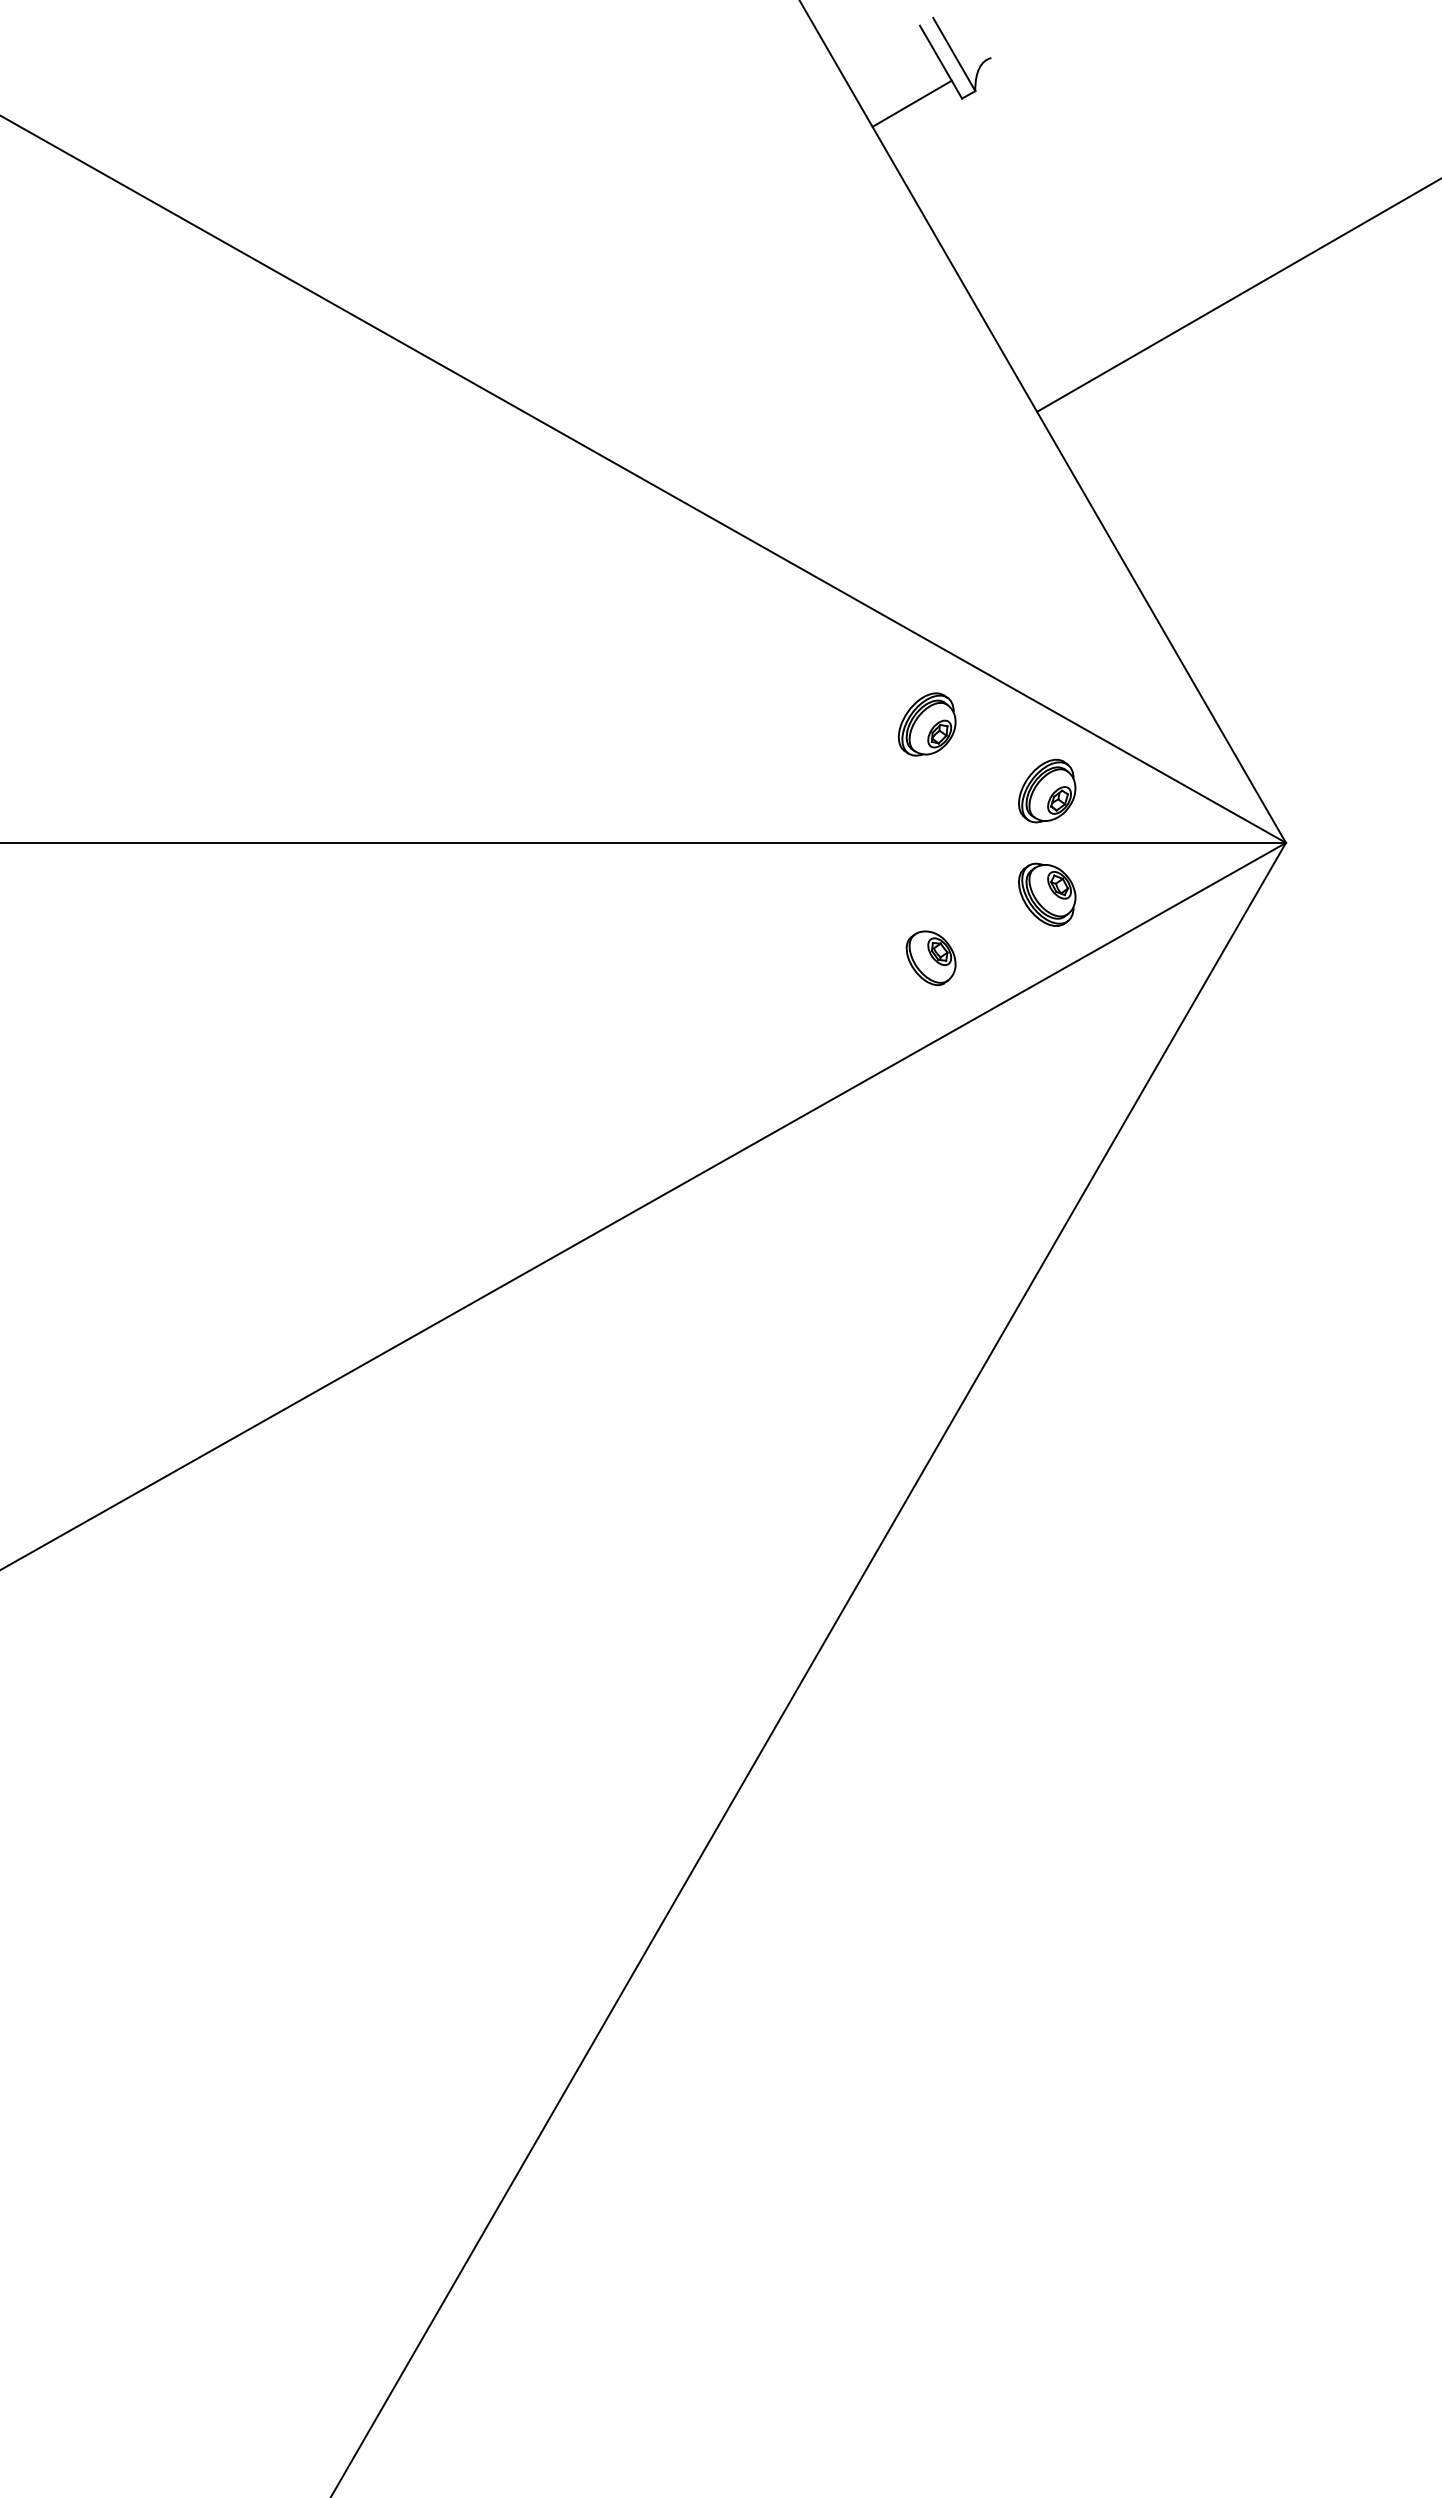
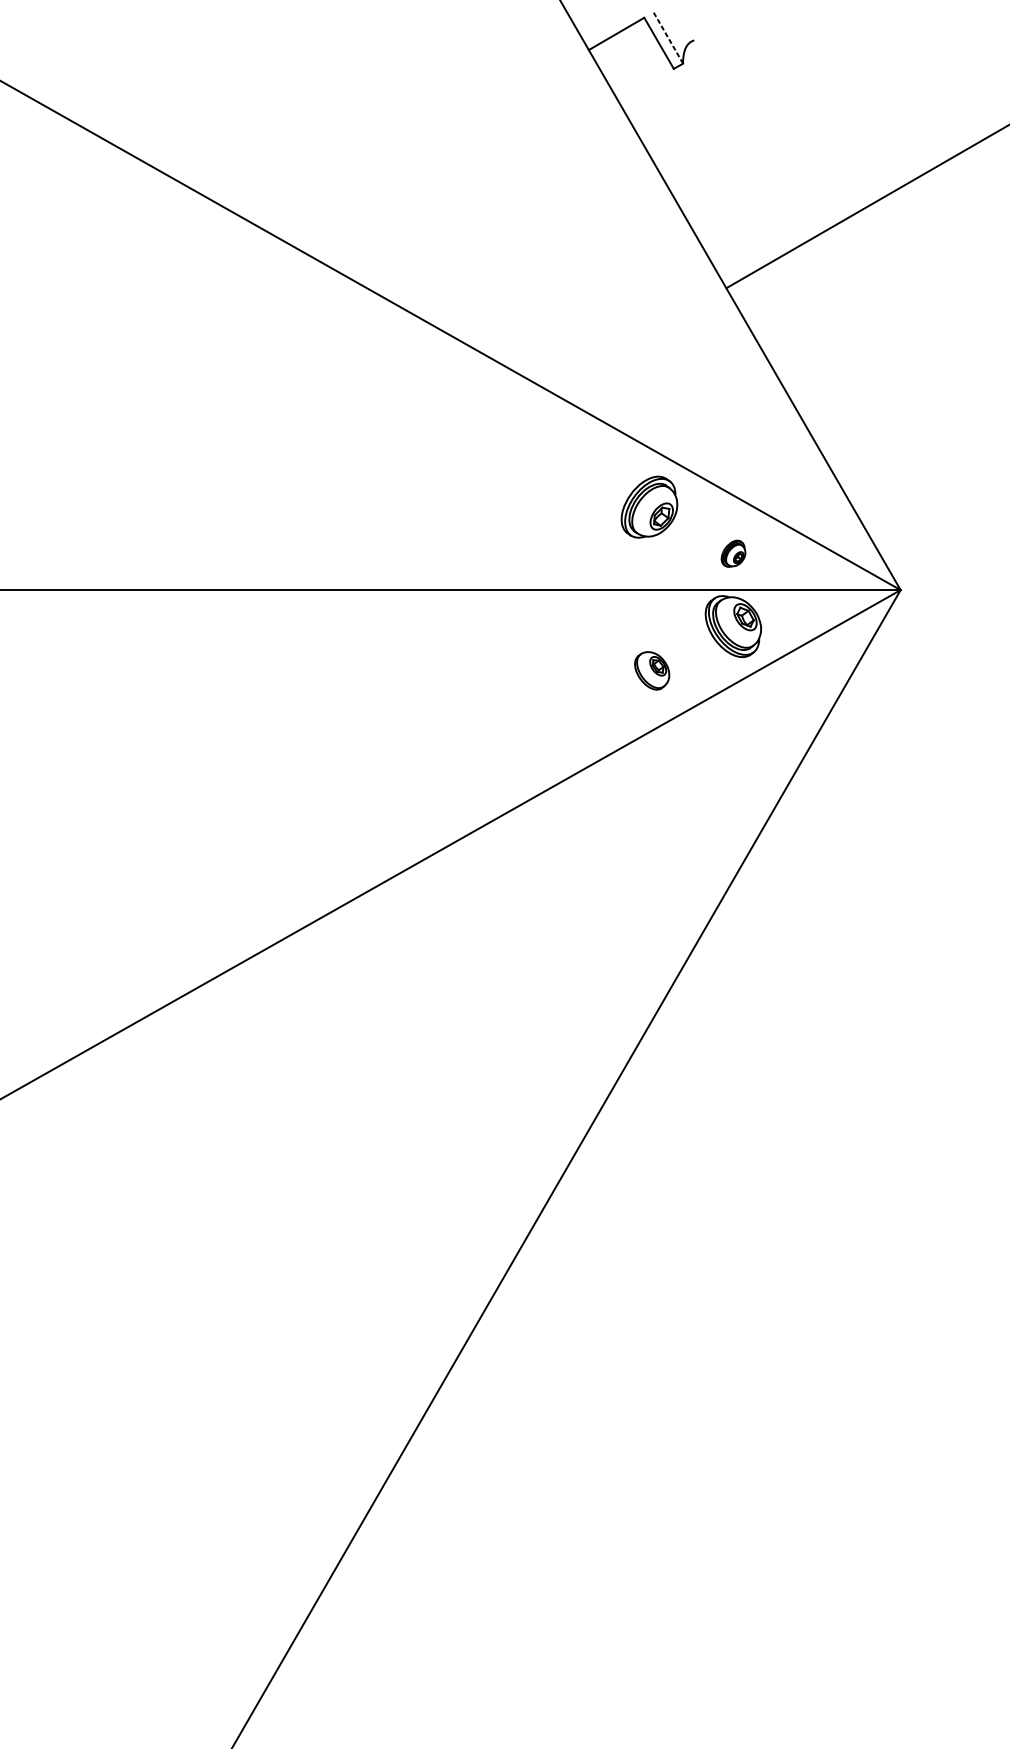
line: (954, 54) -> (668, 37), solid -> dashed
line: (911, 103) -> (615, 33), moved
part: (926, 724) -> (648, 507), size x1.4
part: (1047, 790) -> (733, 553), size x0.6
part: (1047, 894) -> (733, 626), size x1.4

